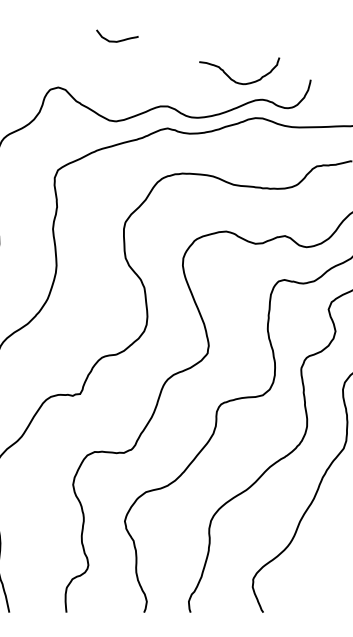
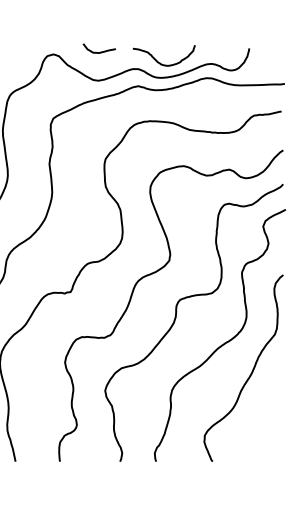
curve: (118, 39) -> (100, 51), moved
curve: (234, 79) -> (160, 62), moved

